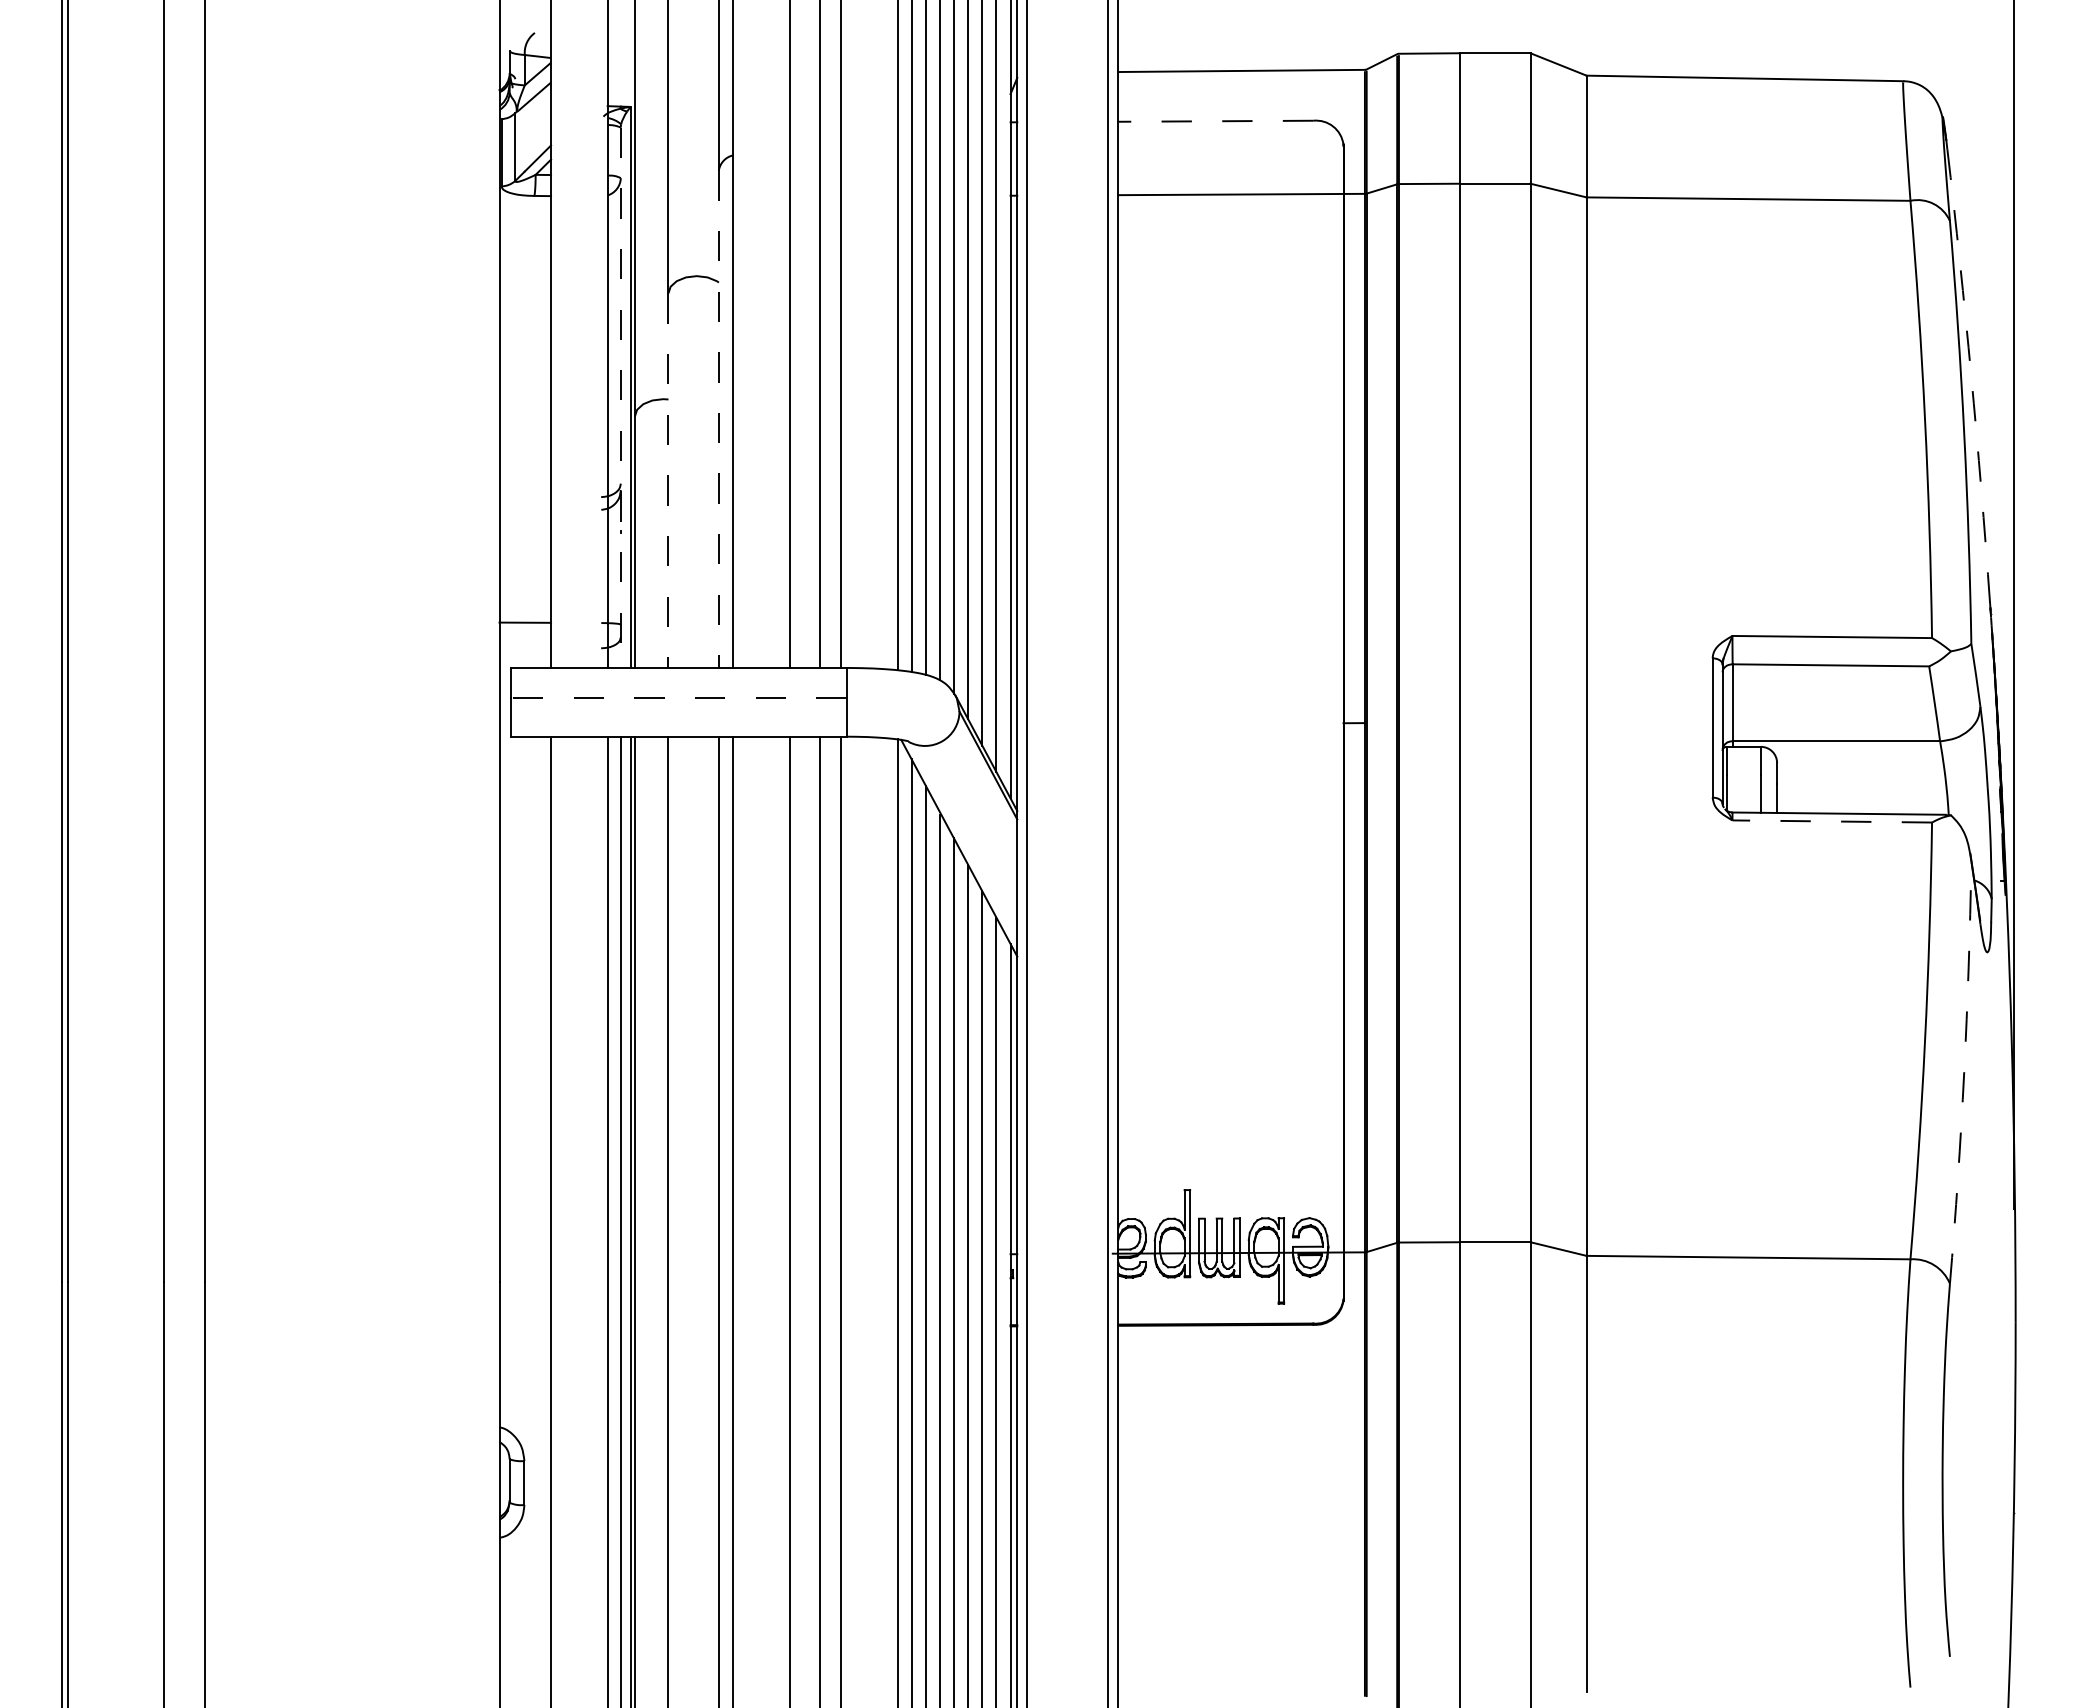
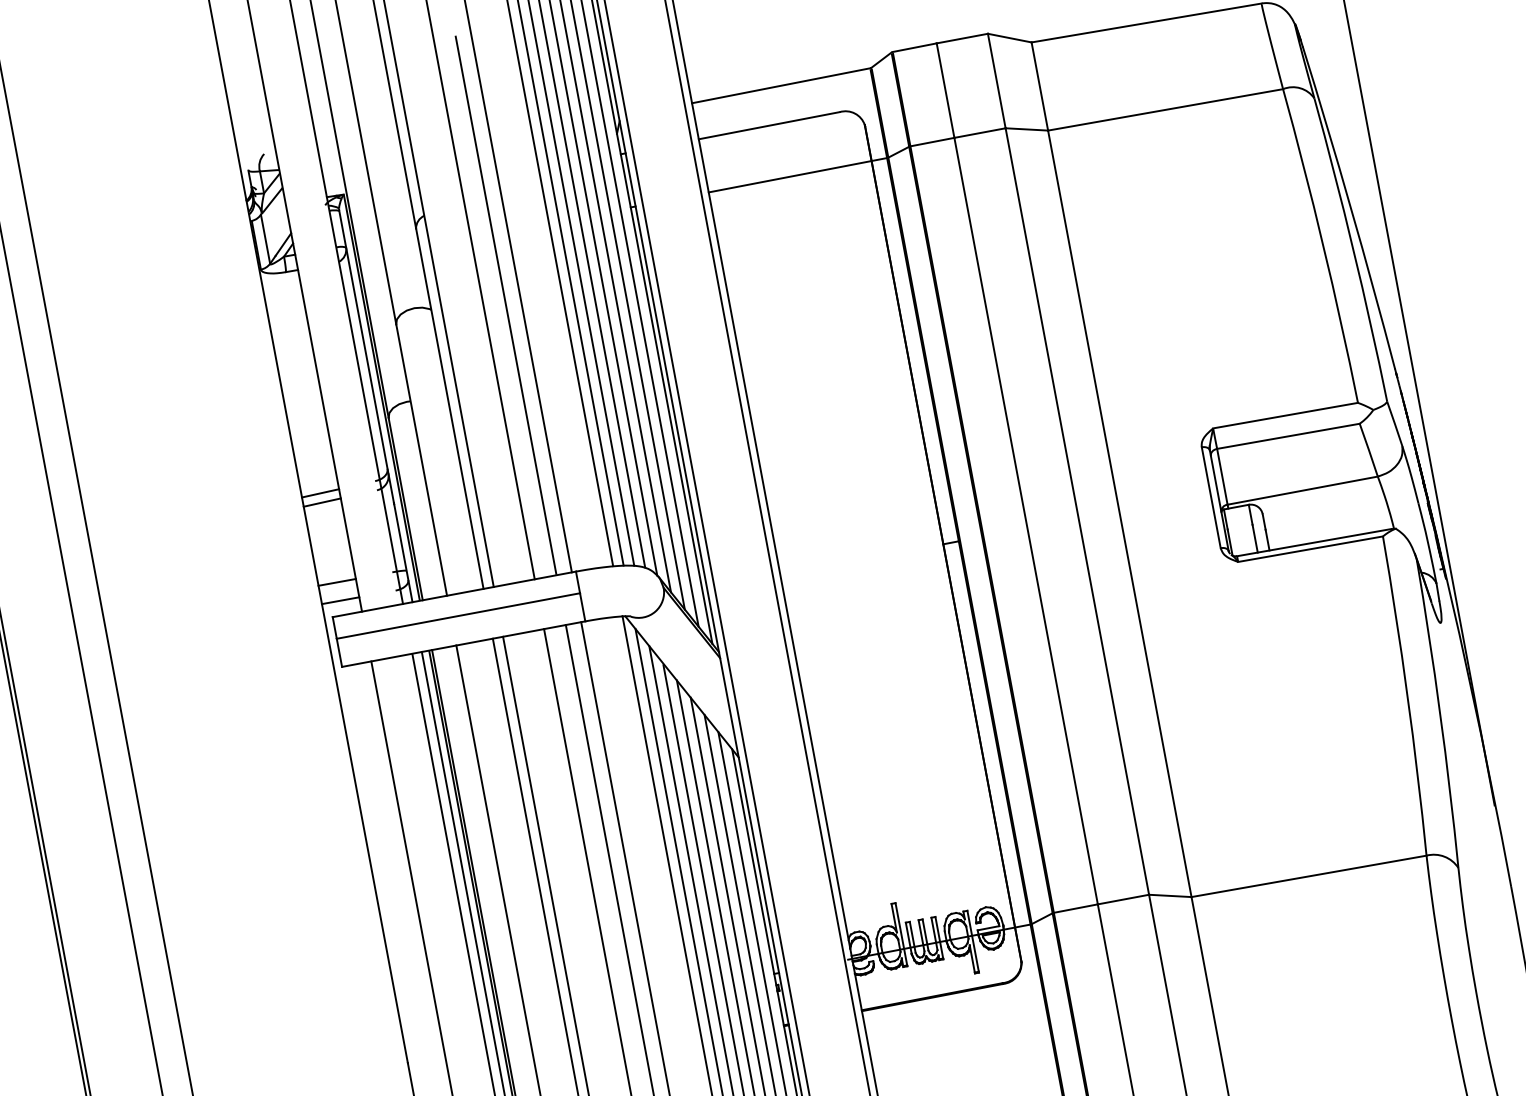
line: (1215, 121) -> (769, 125), dashed -> solid
arc: (1971, 375) -> (1350, 207), dashed -> solid
line: (620, 398) -> (375, 407), dashed -> solid
line: (718, 419) -> (449, 409), dashed -> solid
line: (668, 481) -> (421, 460), dashed -> solid
line: (525, 499) -> (320, 493), added
line: (525, 512) -> (322, 502), added
line: (525, 647) -> (340, 600), added
line: (678, 697) -> (458, 615), dashed -> solid
line: (1832, 821) -> (1310, 549), dashed -> solid
arc: (1964, 1072) -> (1440, 713), dashed -> solid

